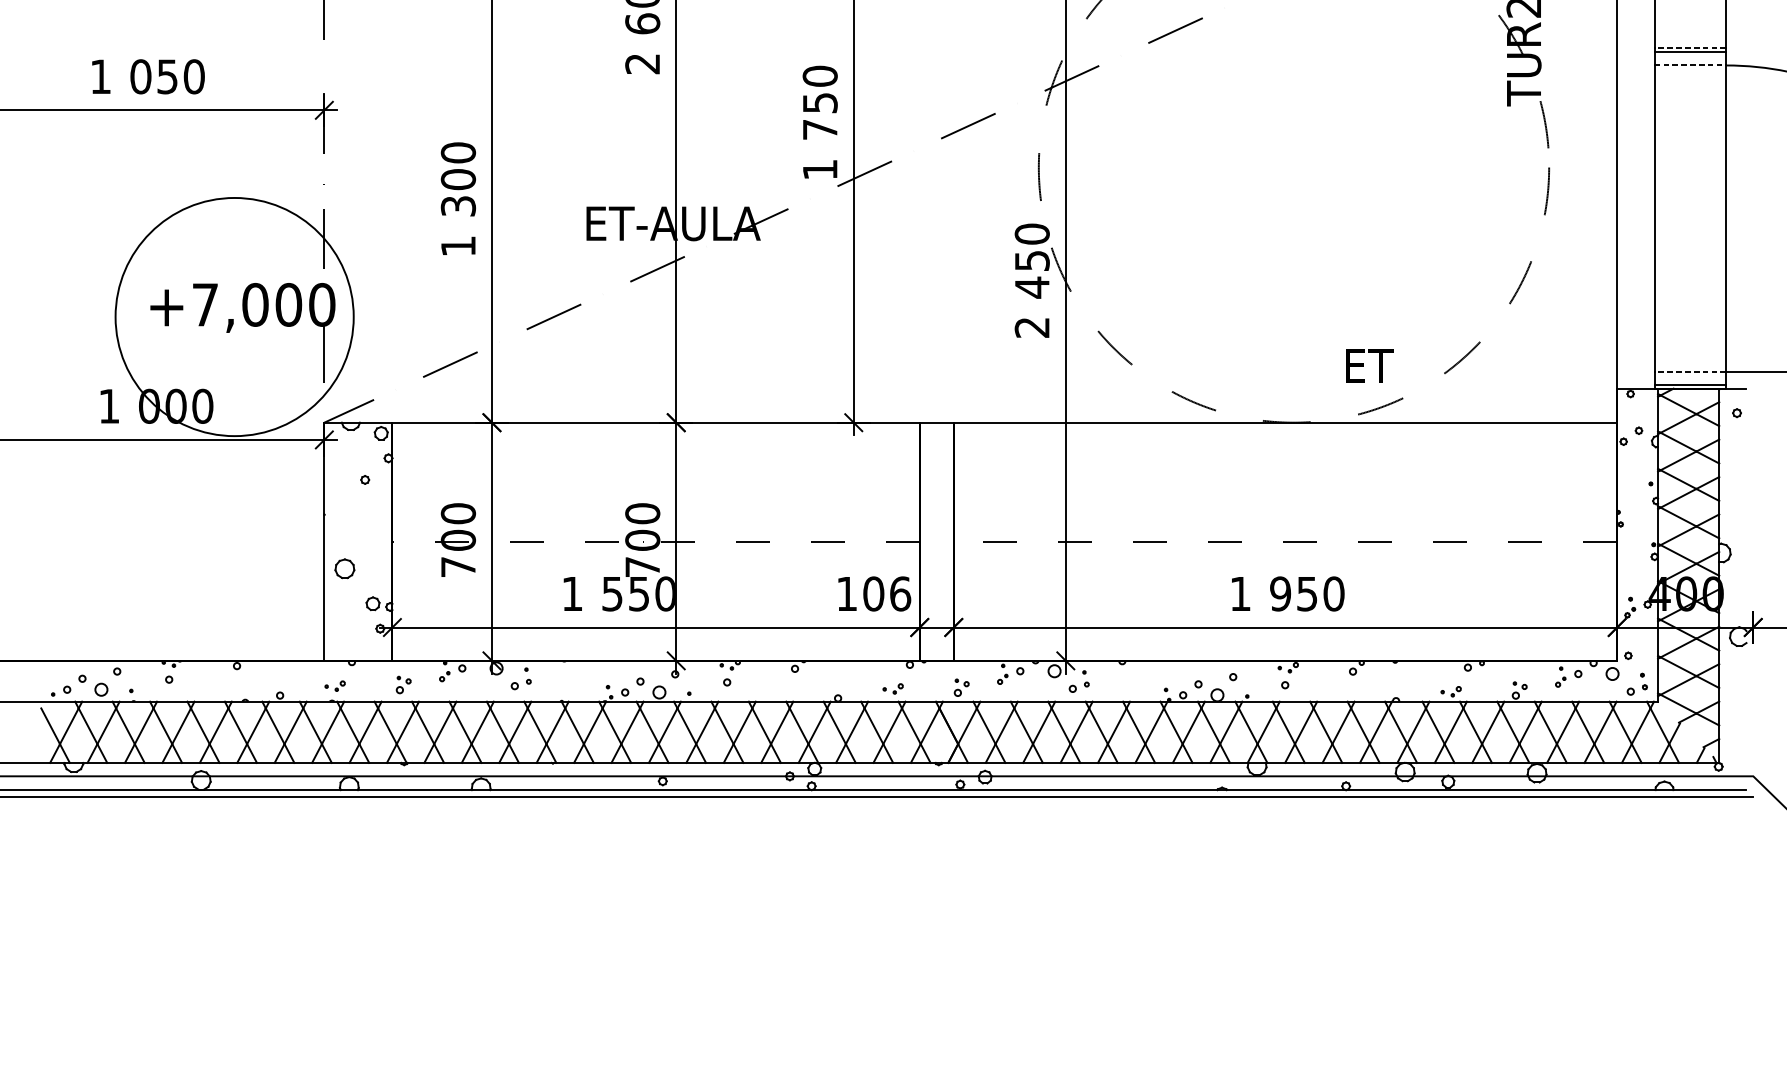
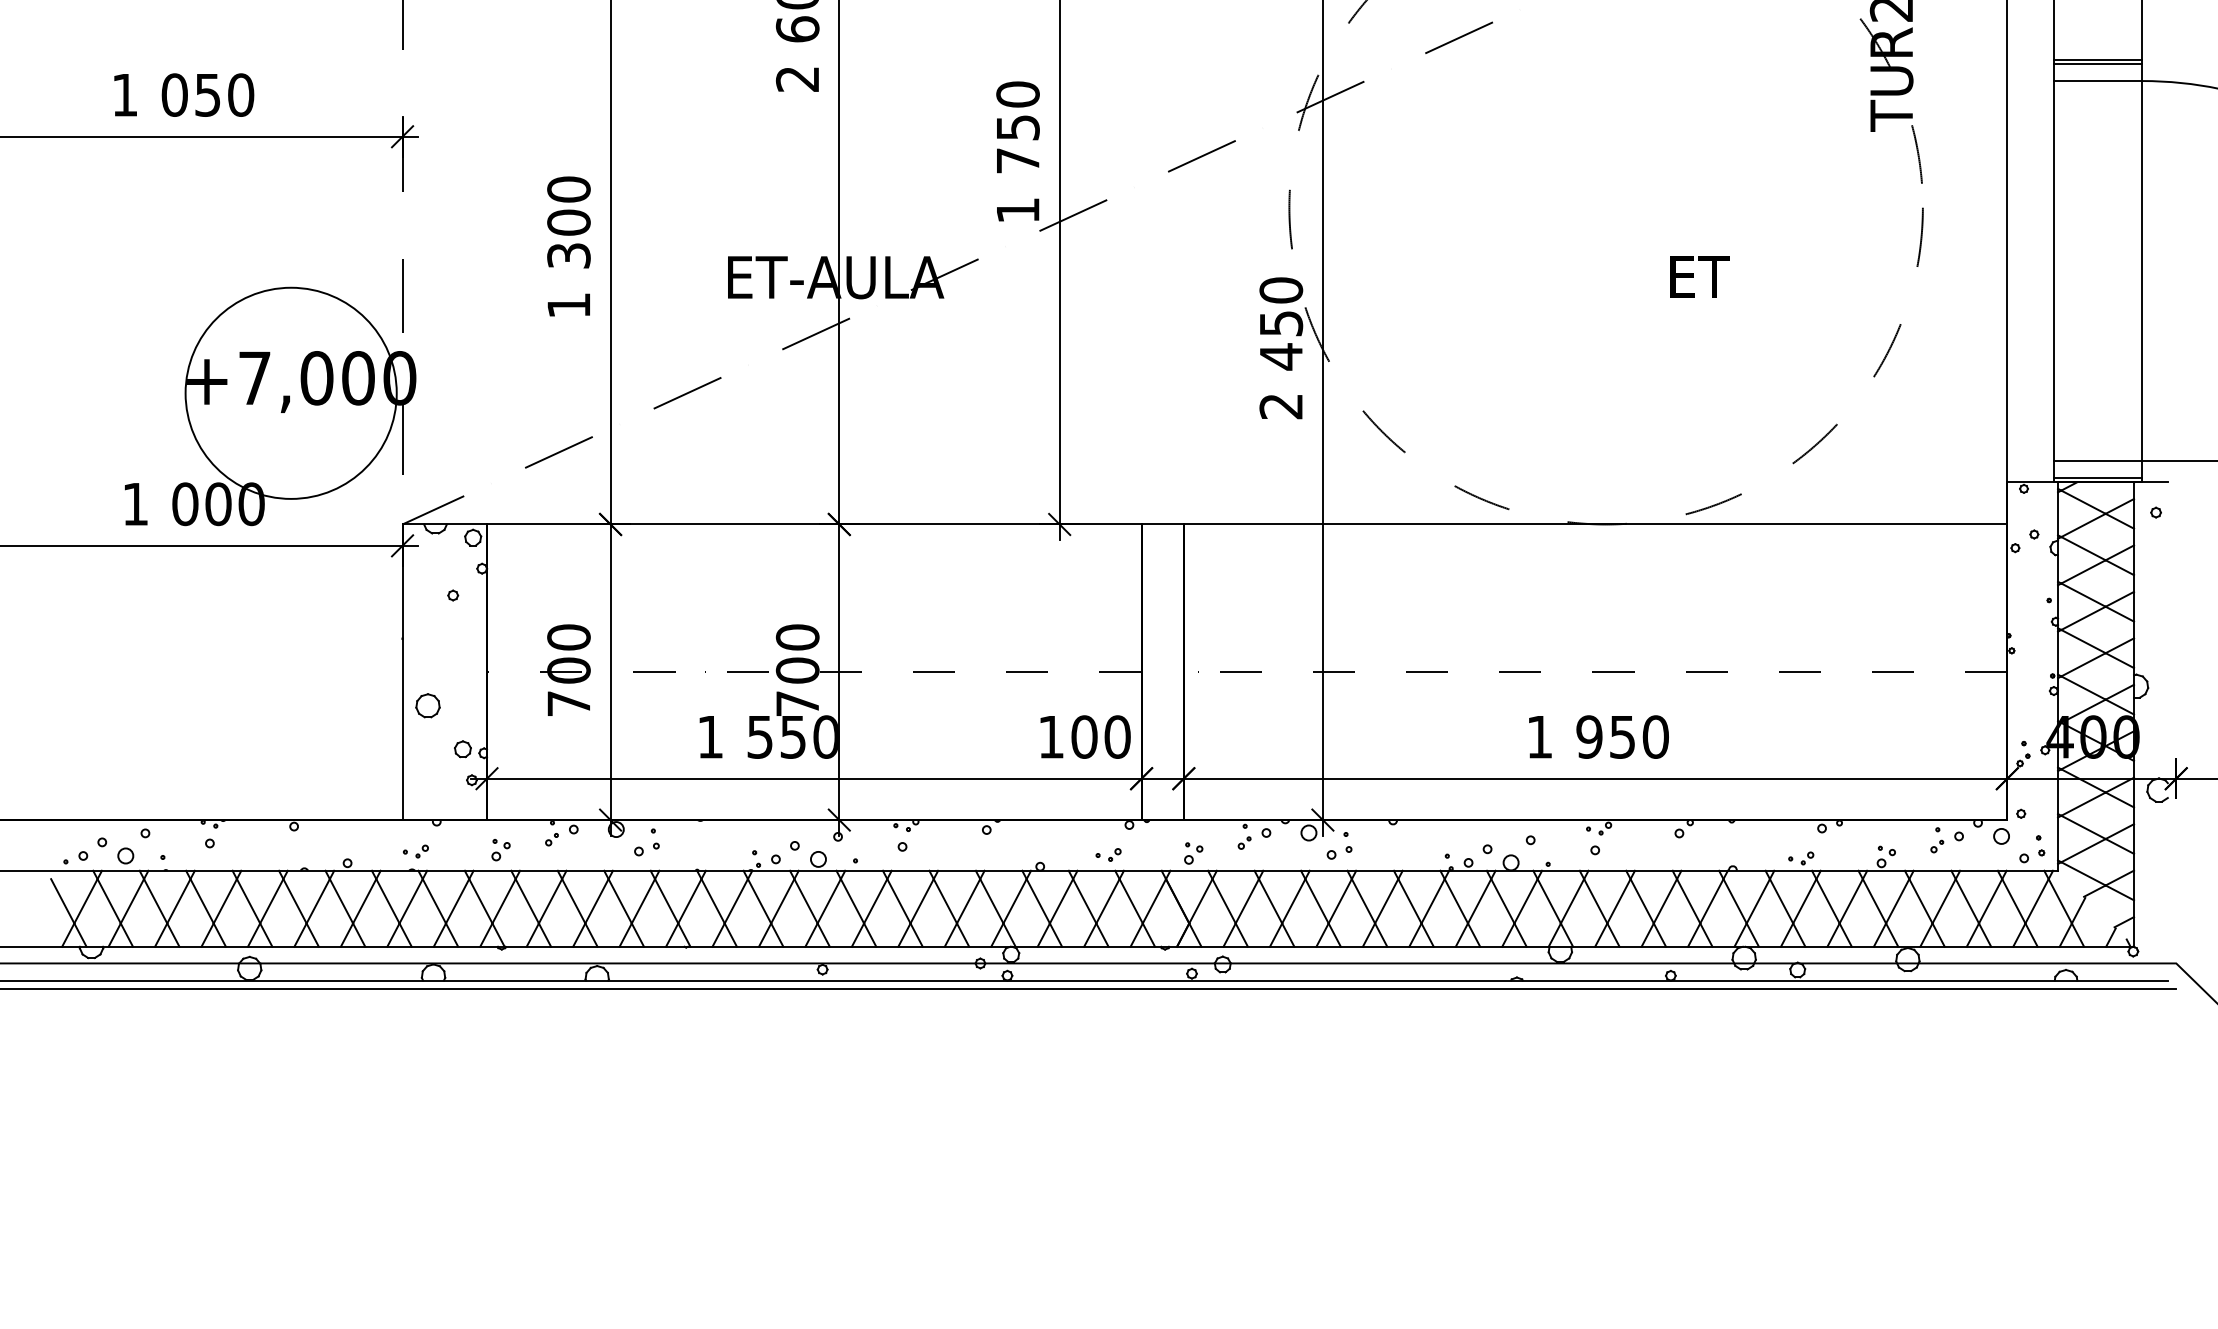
line: (1689, 48) -> (2097, 59), dashed -> solid
line: (1690, 65) -> (2098, 81), dashed -> solid
circle: (234, 316) -> (290, 392), size x0.71
text: (1369, 365) -> (1699, 276), moved
line: (1689, 371) -> (2097, 461), dashed -> solid
text: (900, 593) -> (1117, 736), 106 -> 100

